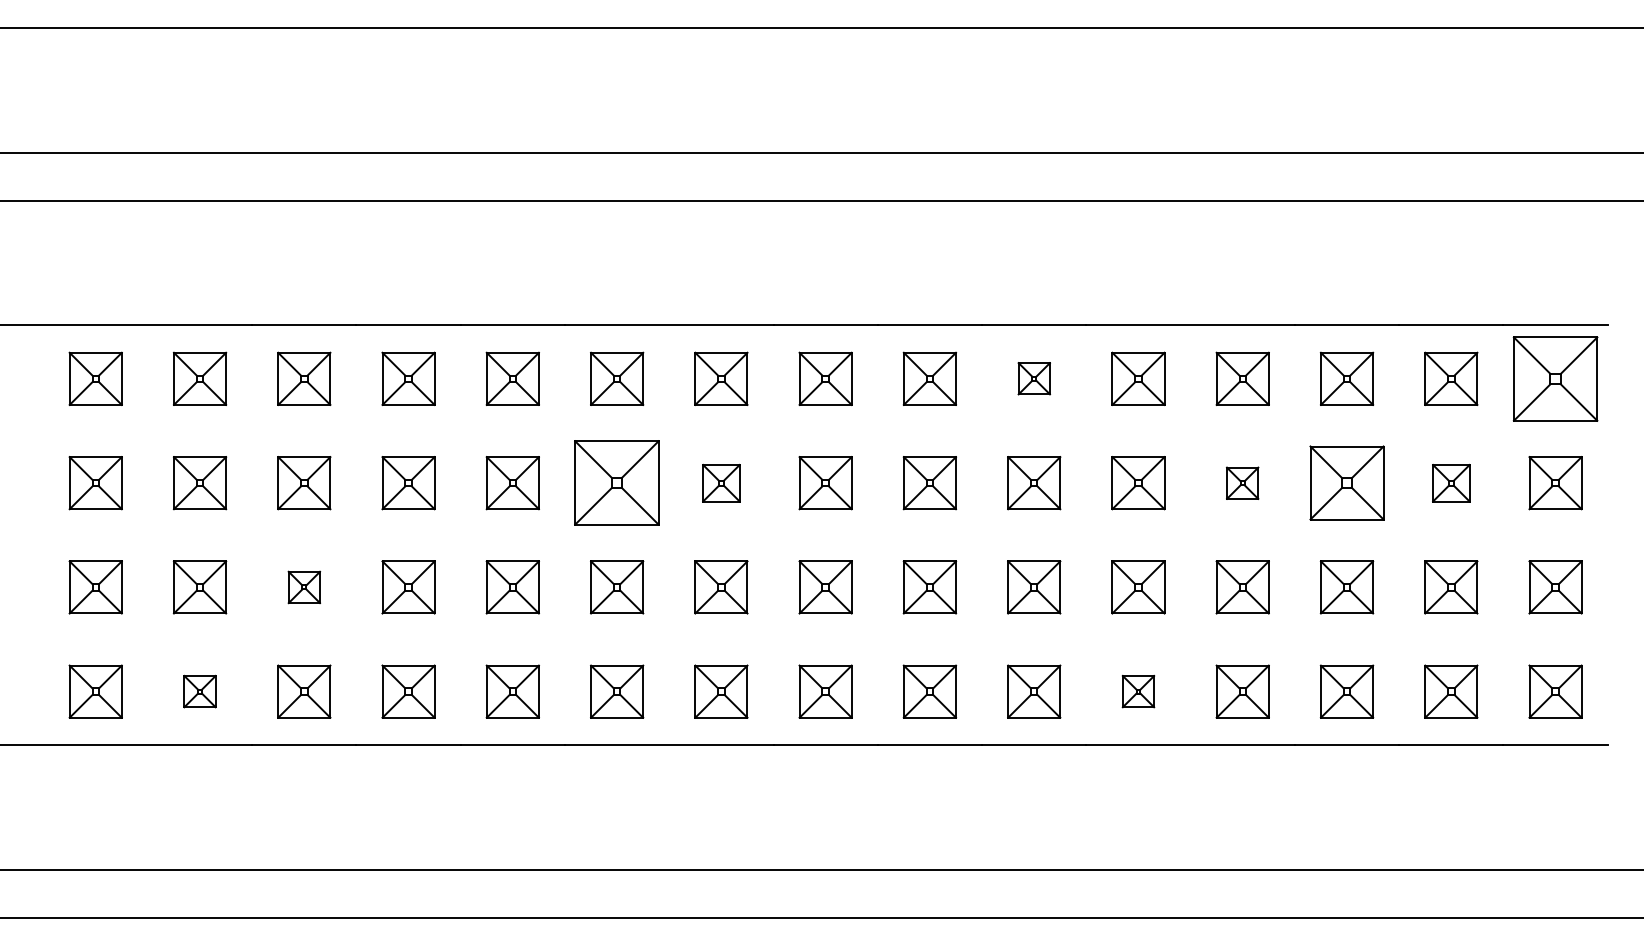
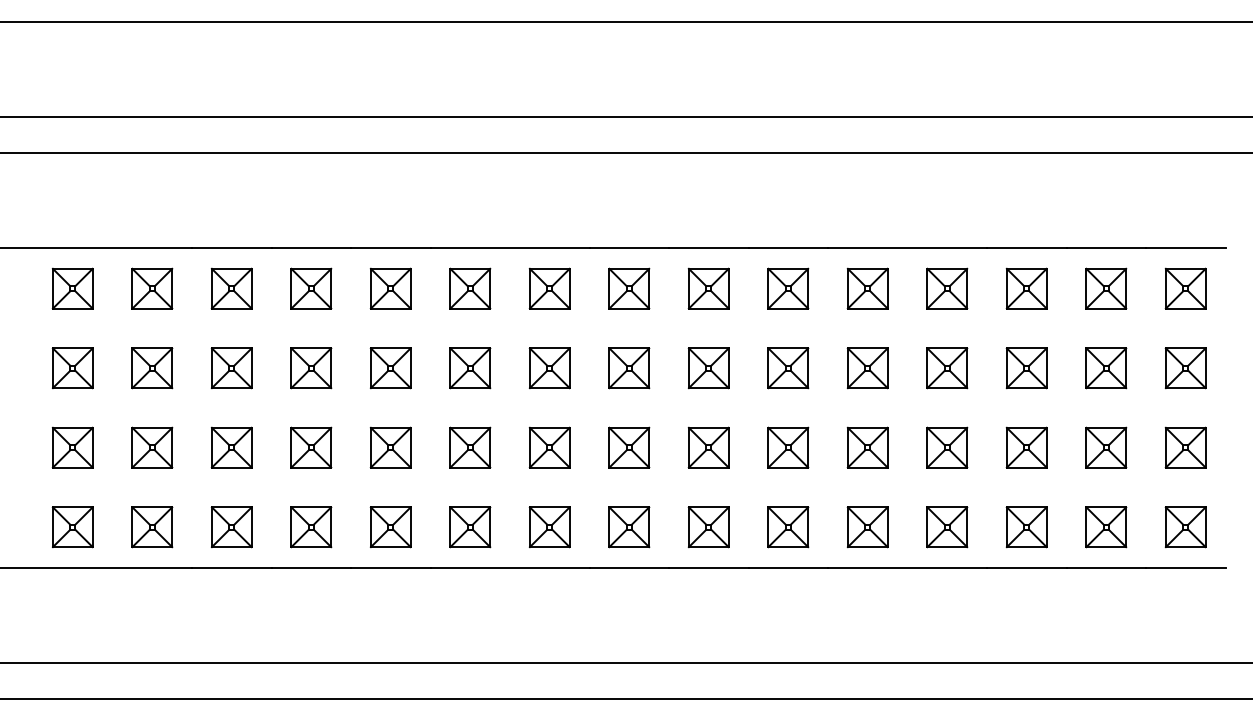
part: (1034, 378) -> (788, 288), size x1.67
part: (1555, 378) -> (1185, 288), size x0.62
part: (617, 483) -> (470, 368), size x0.62
part: (721, 483) -> (549, 368), size x1.43
part: (1242, 483) -> (947, 368), size x1.67
part: (1346, 483) -> (1026, 368), size x0.71
part: (1451, 483) -> (1106, 368), size x1.43
part: (304, 587) -> (231, 447), size x1.67
part: (199, 691) -> (151, 527), size x1.67
part: (1138, 691) -> (867, 527), size x1.67

